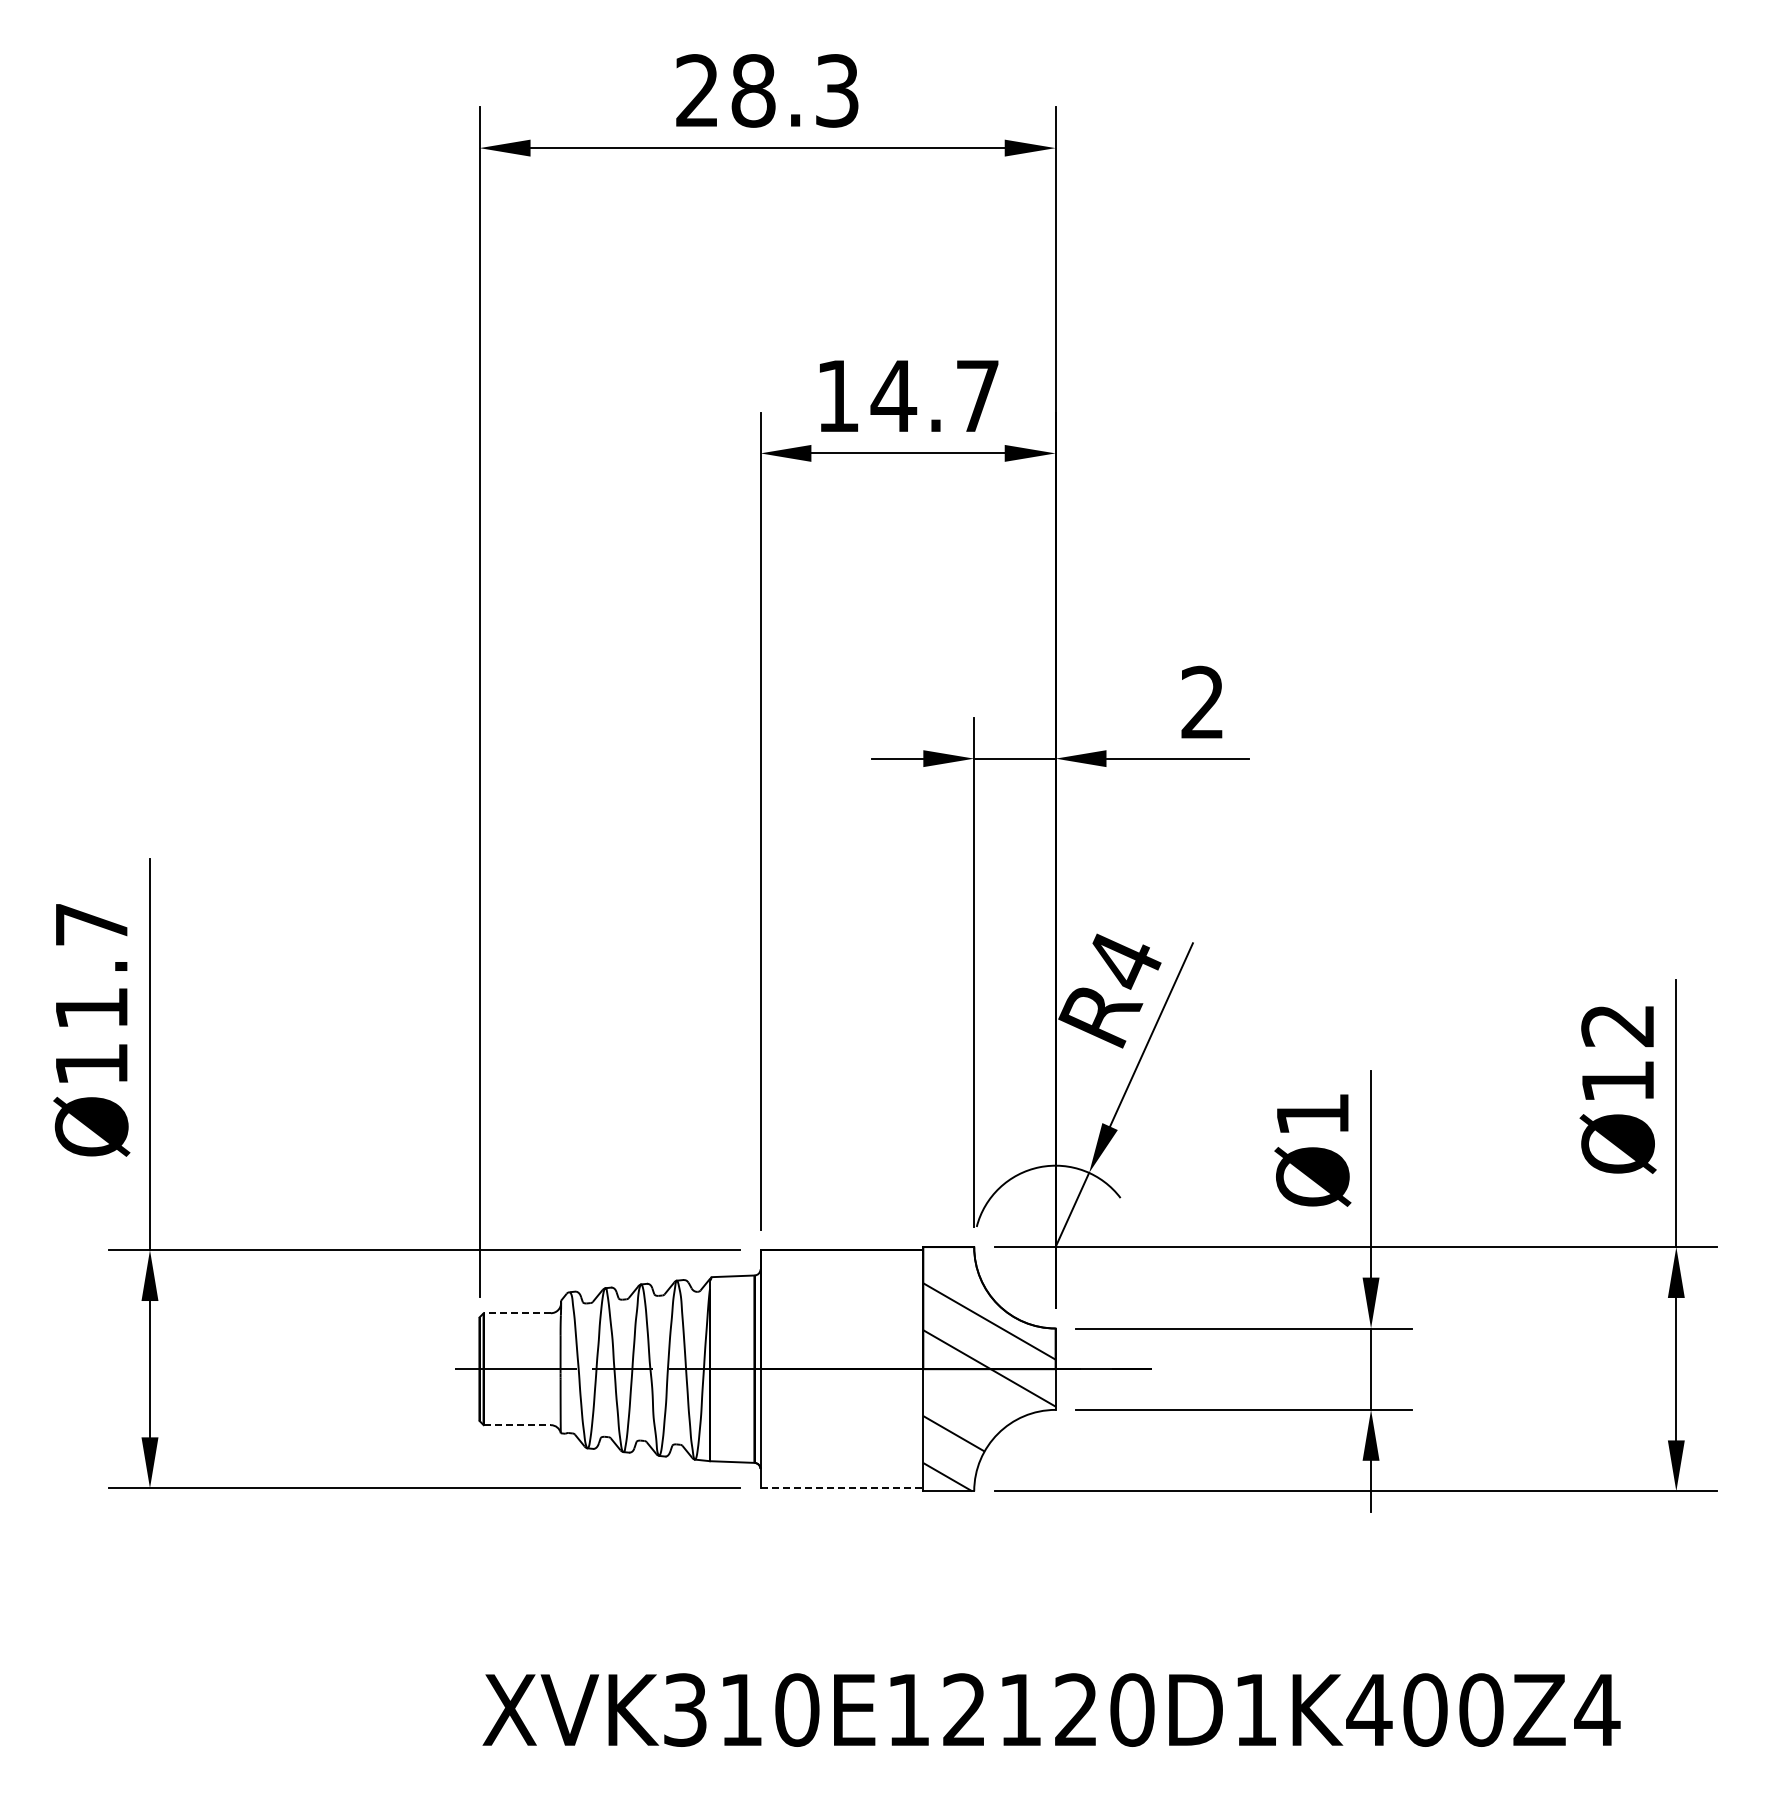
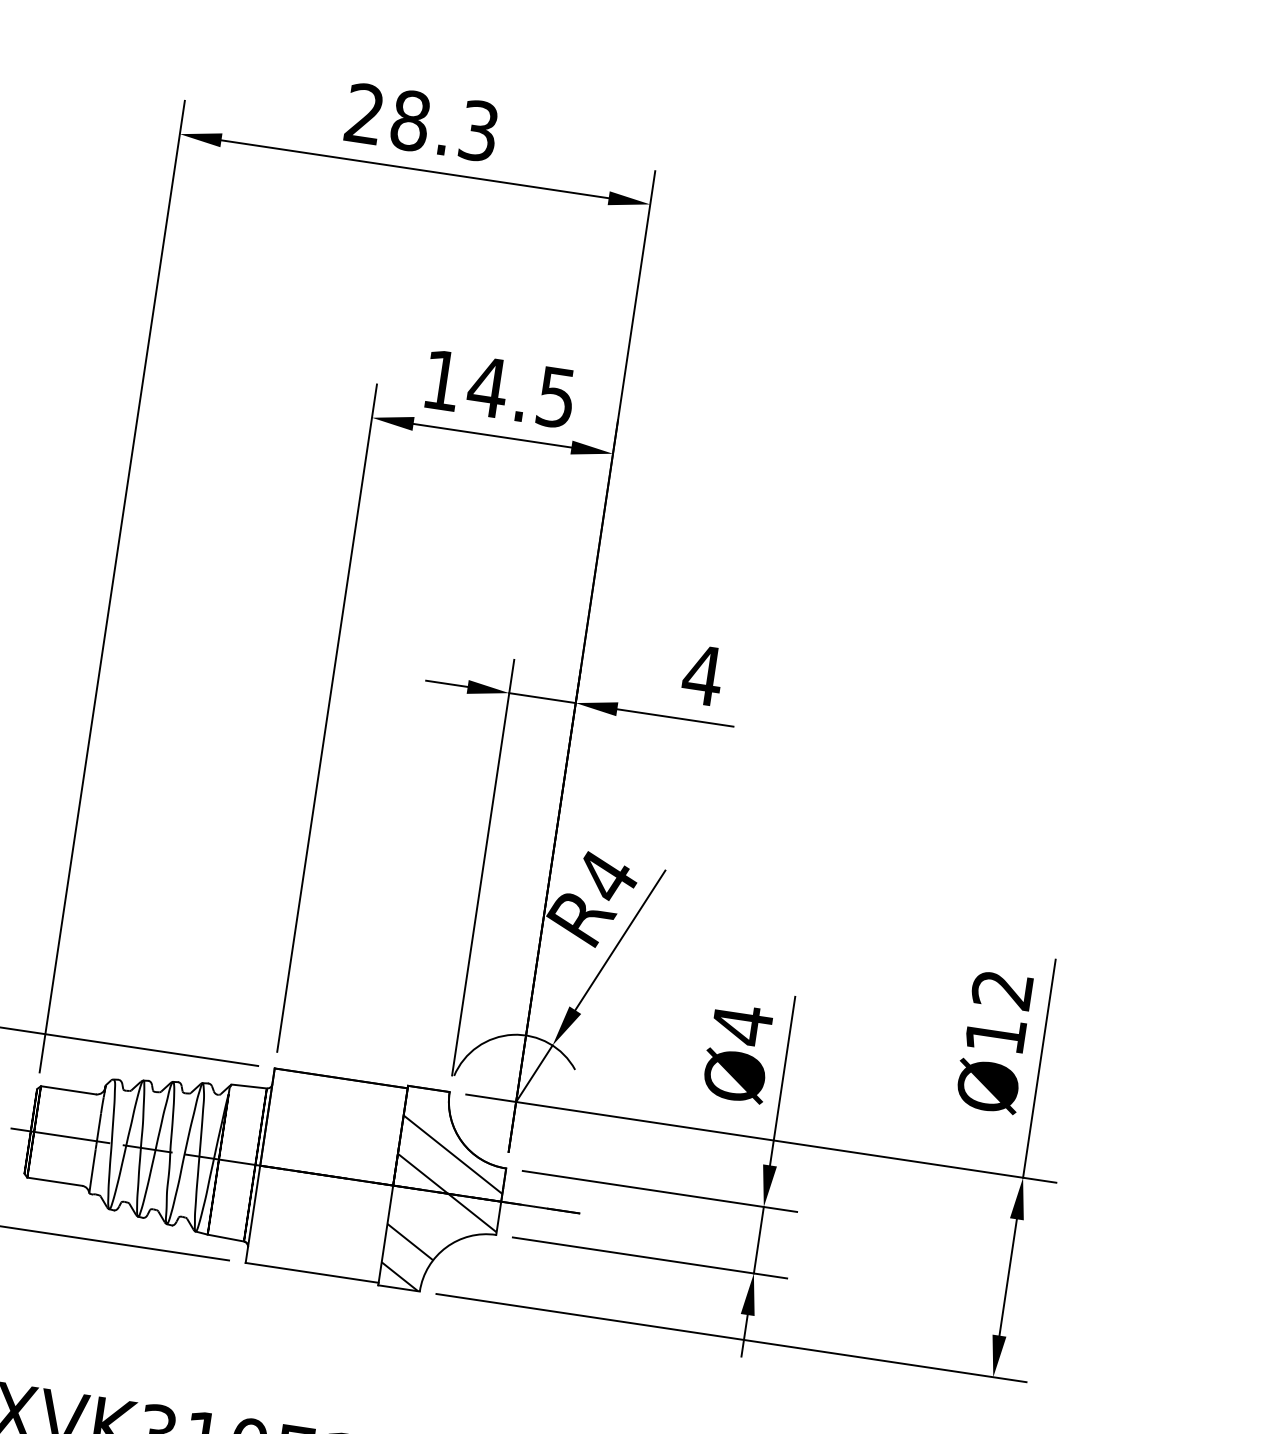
text: (977, 396) -> (556, 397), 14.7 -> 14.5
text: (1202, 701) -> (702, 674), 2 -> 4
text: (1312, 1114) -> (742, 1025), Ø1 -> Ø4
line: (517, 1313) -> (68, 1090), dashed -> solid
line: (517, 1425) -> (54, 1182), dashed -> solid
line: (842, 1488) -> (312, 1273), dashed -> solid

